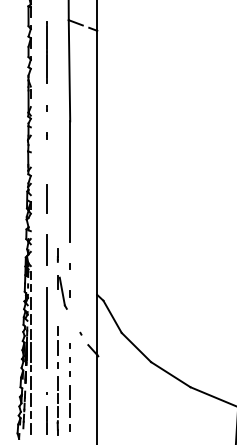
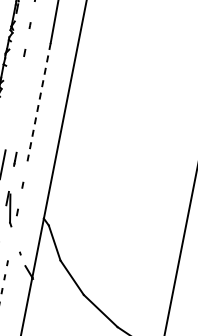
line: (70, 182) -> (39, 103), solid -> dashed
line: (46, 198) -> (12, 114), removed
line: (57, 255) -> (14, 159), moved

